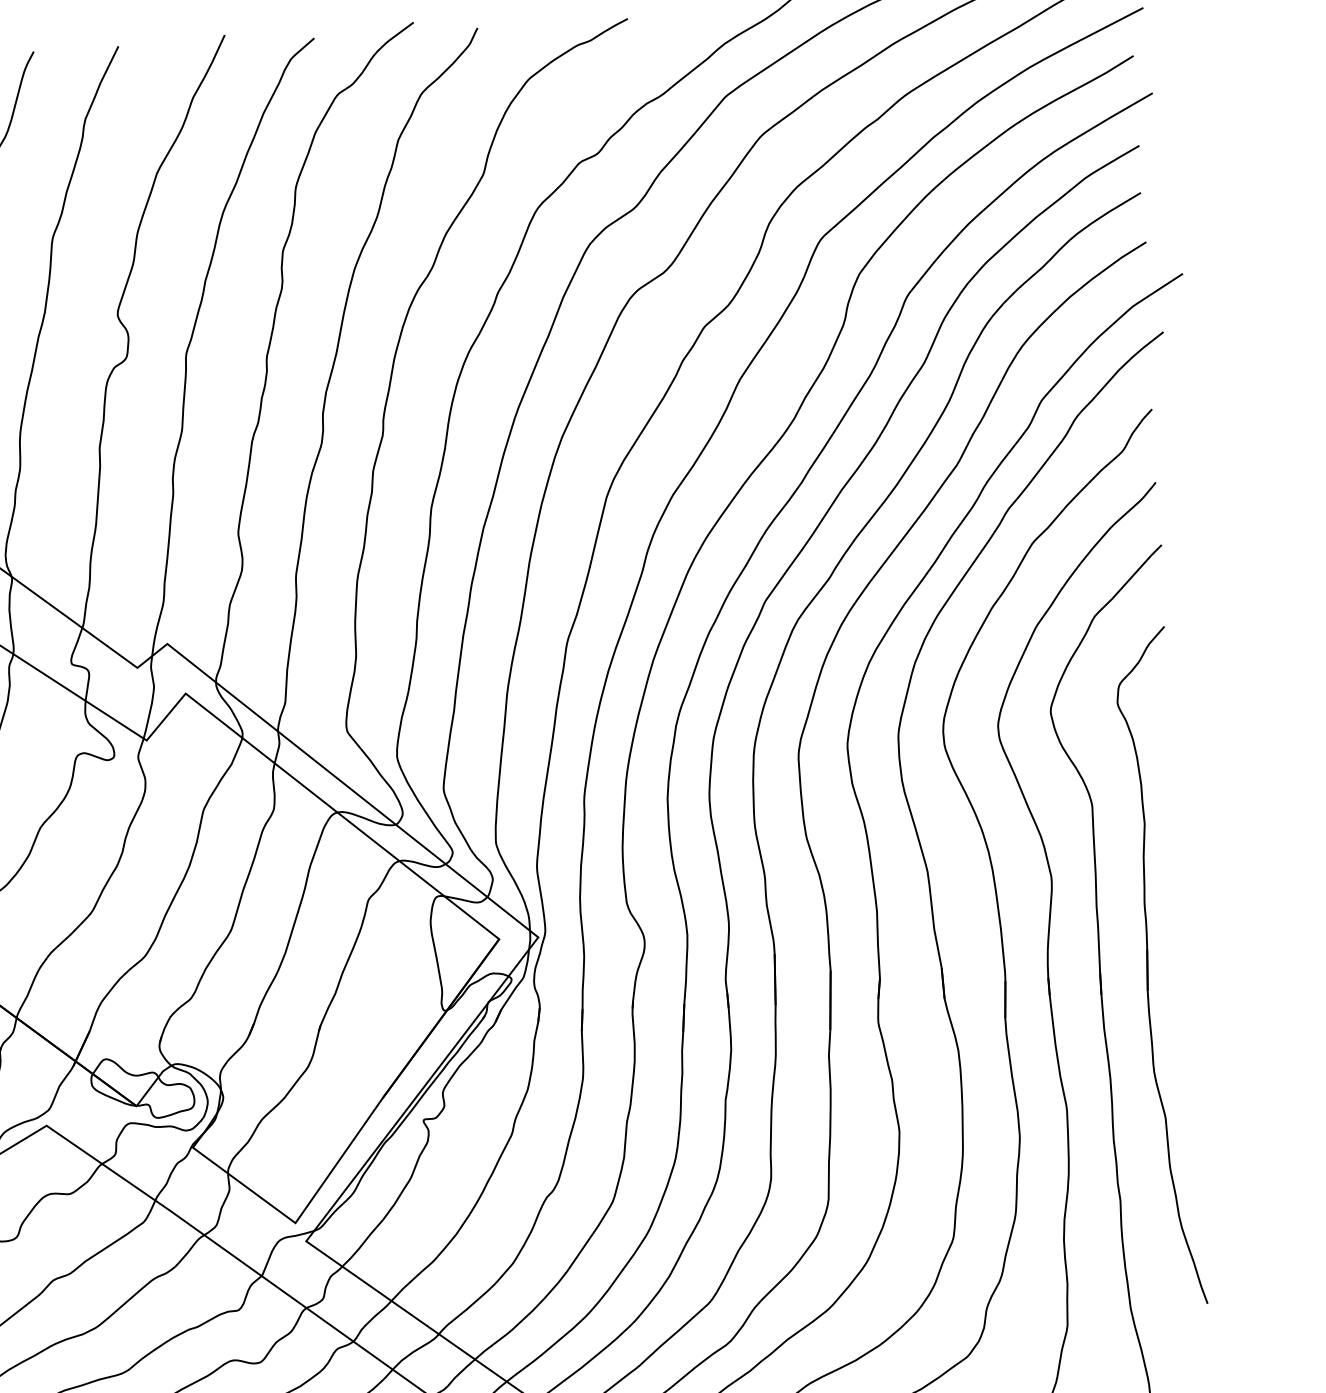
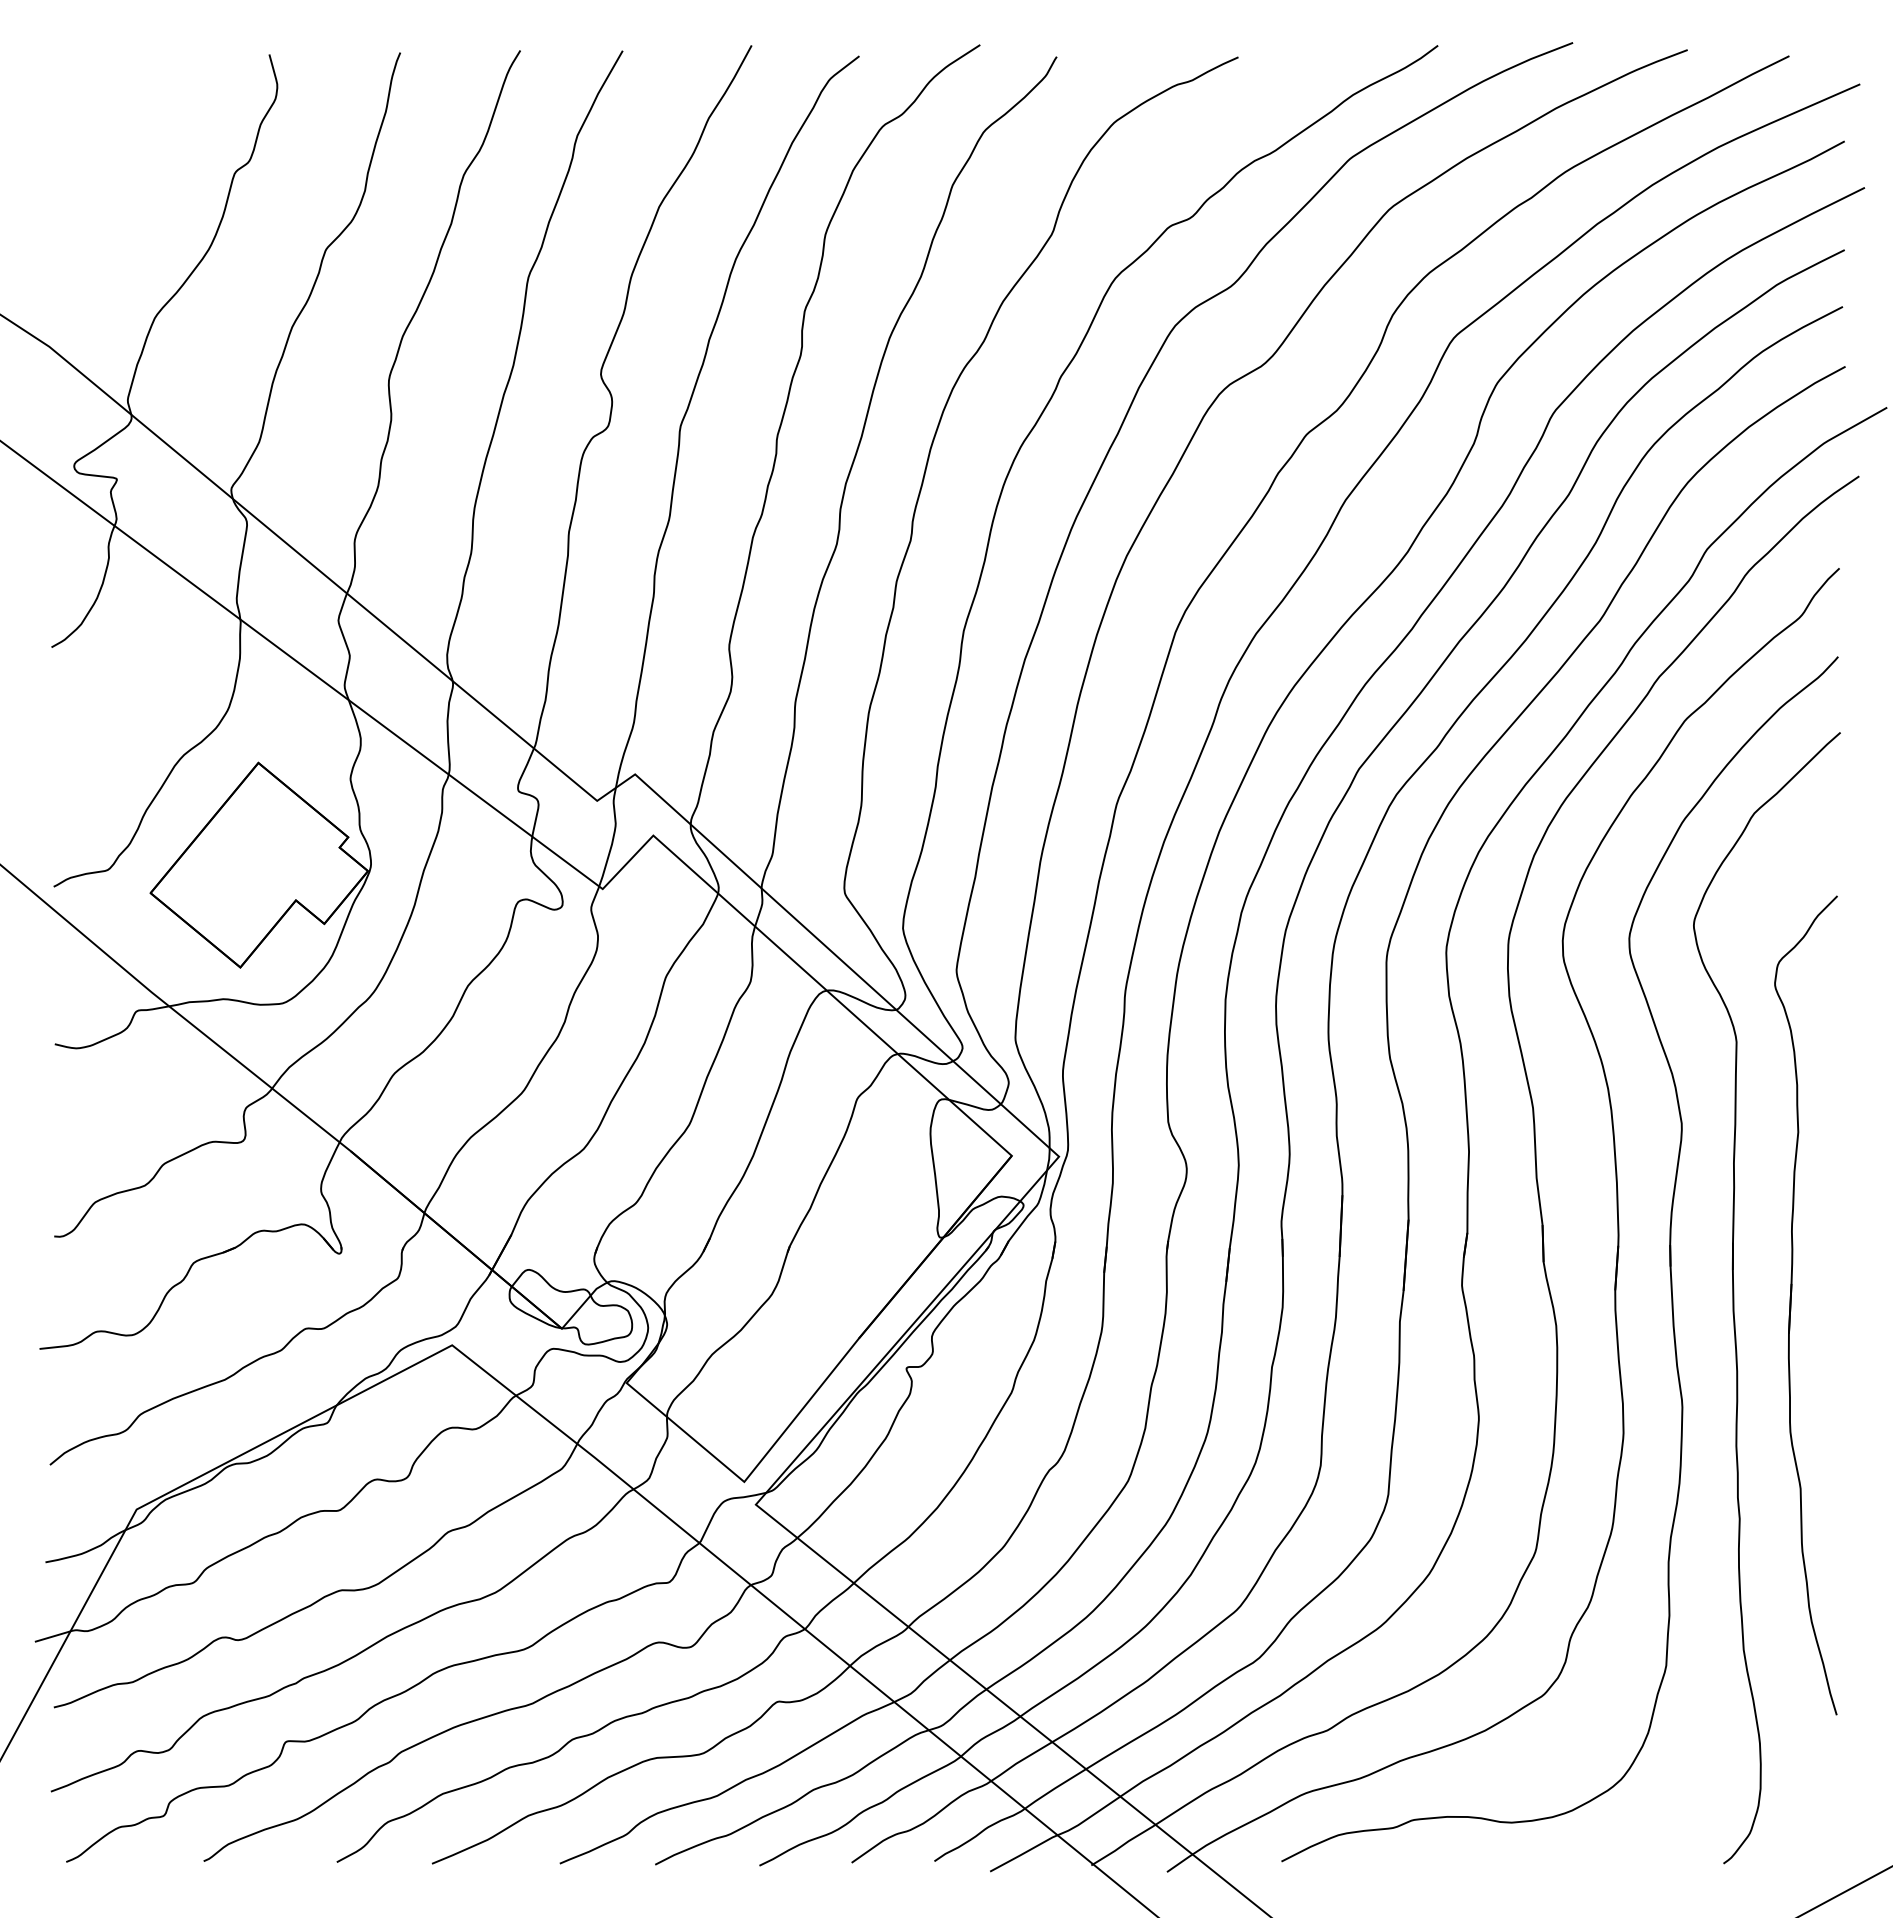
part: (1148, 967) -> (1791, 1305), moved

